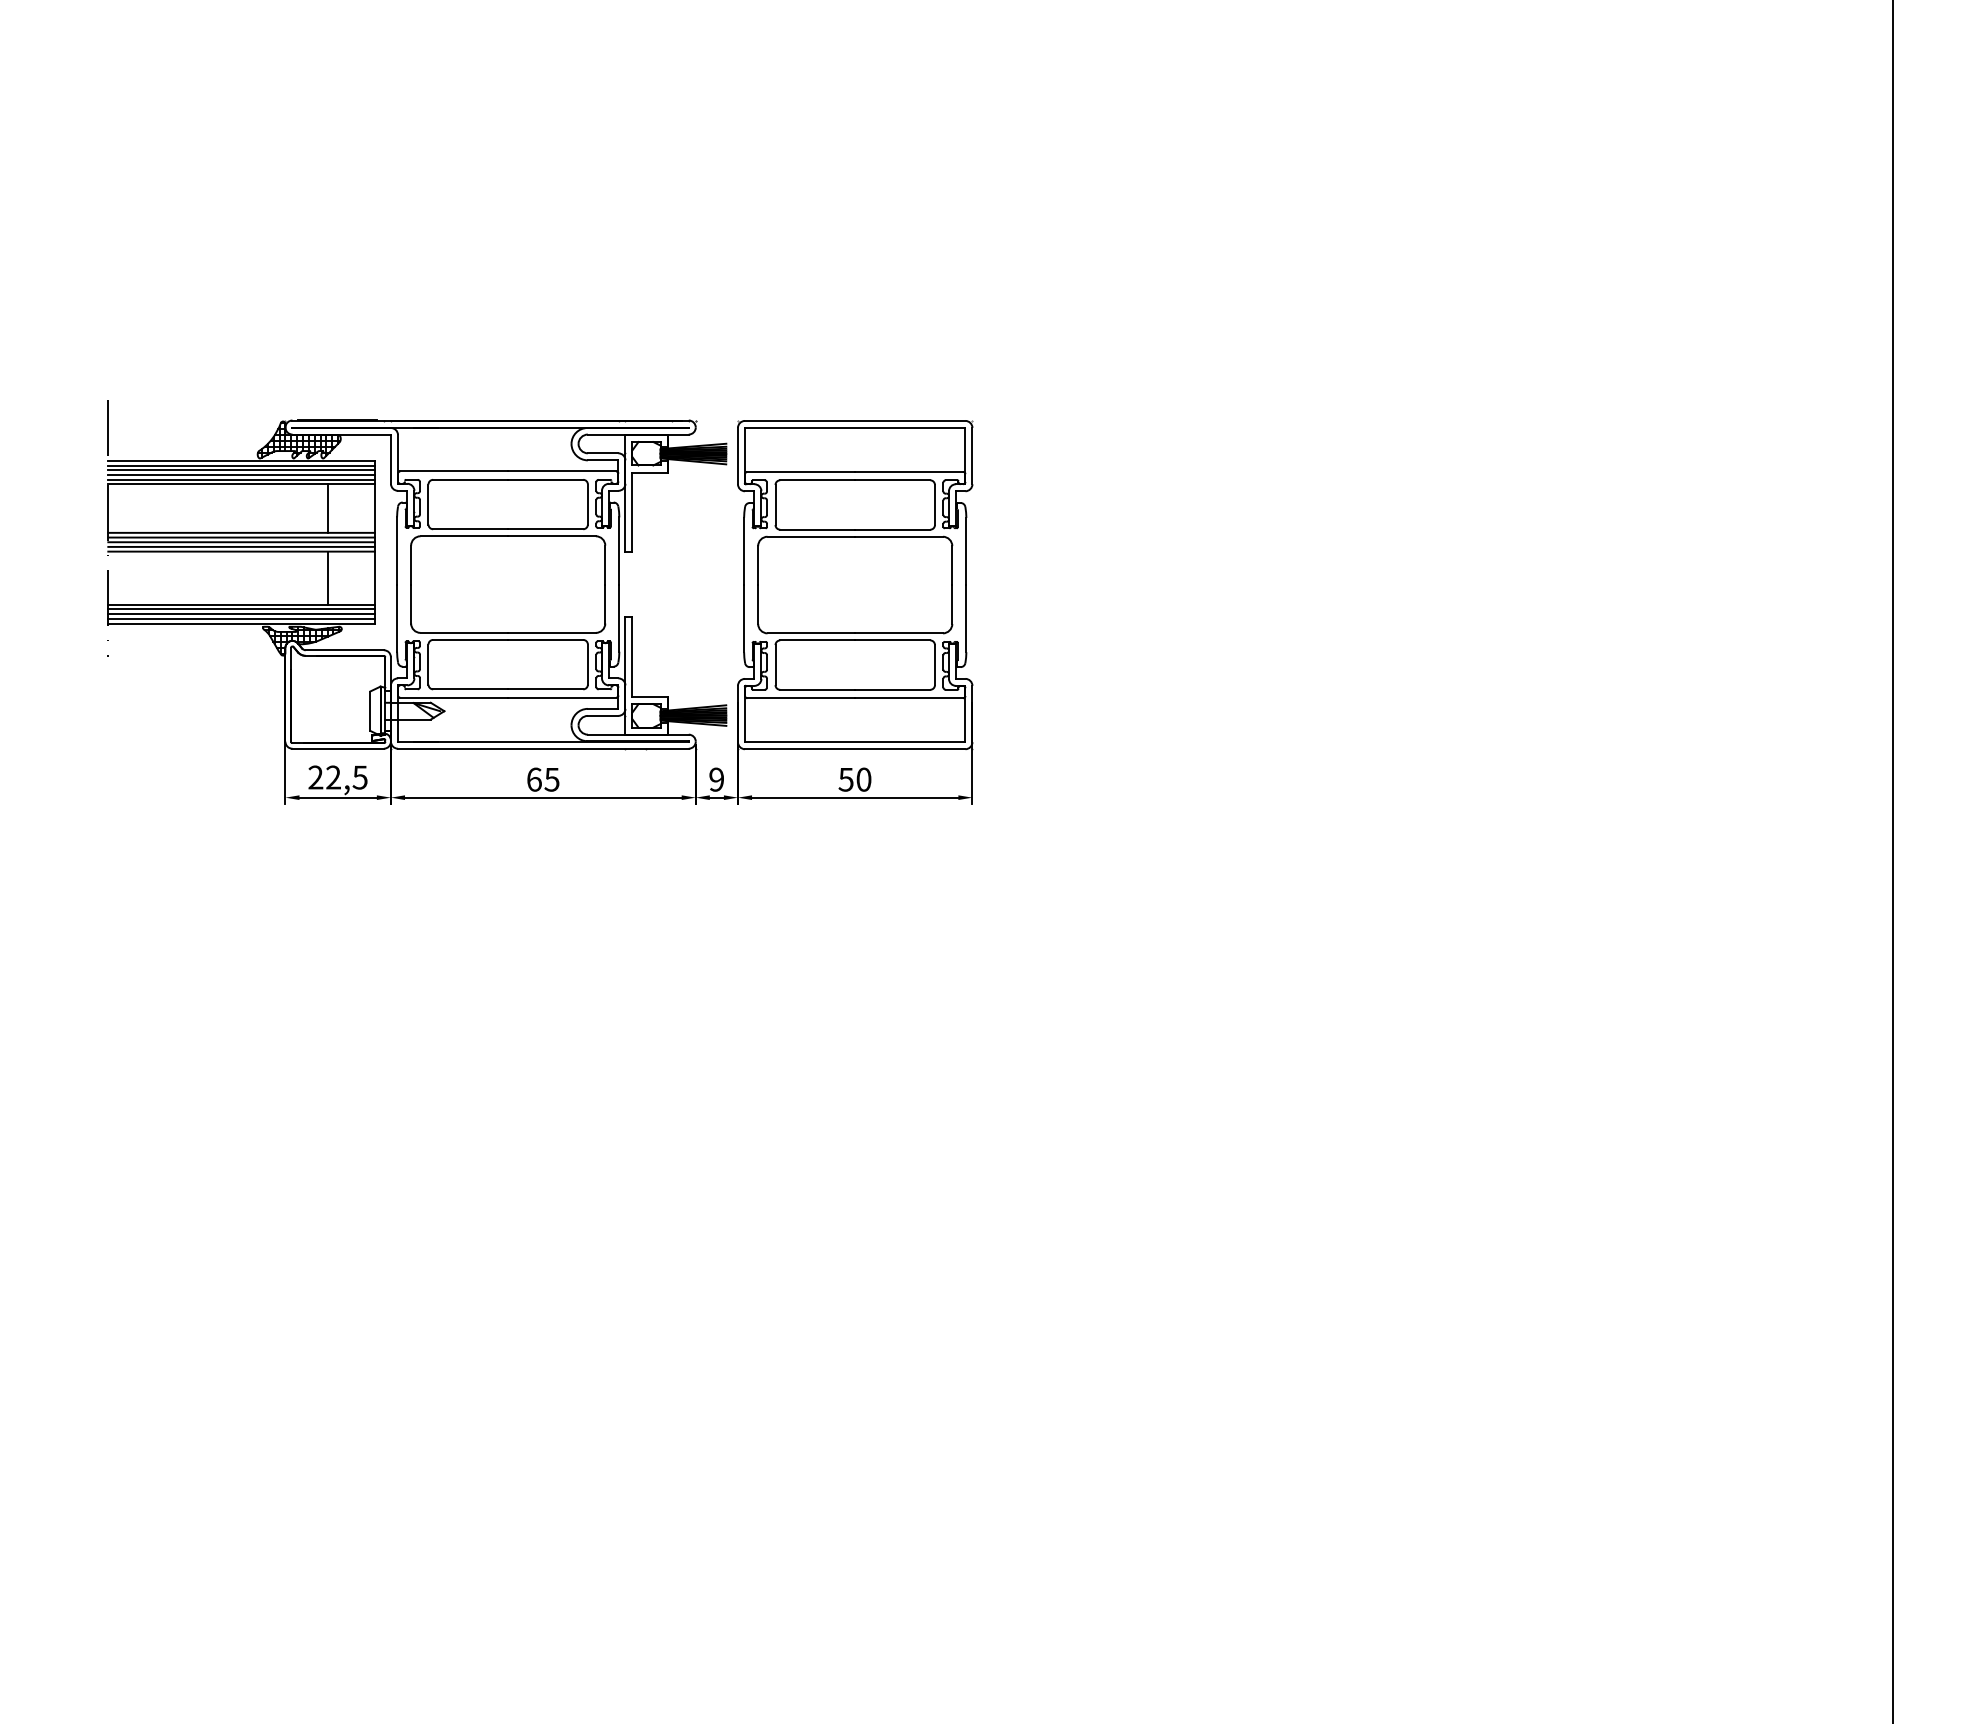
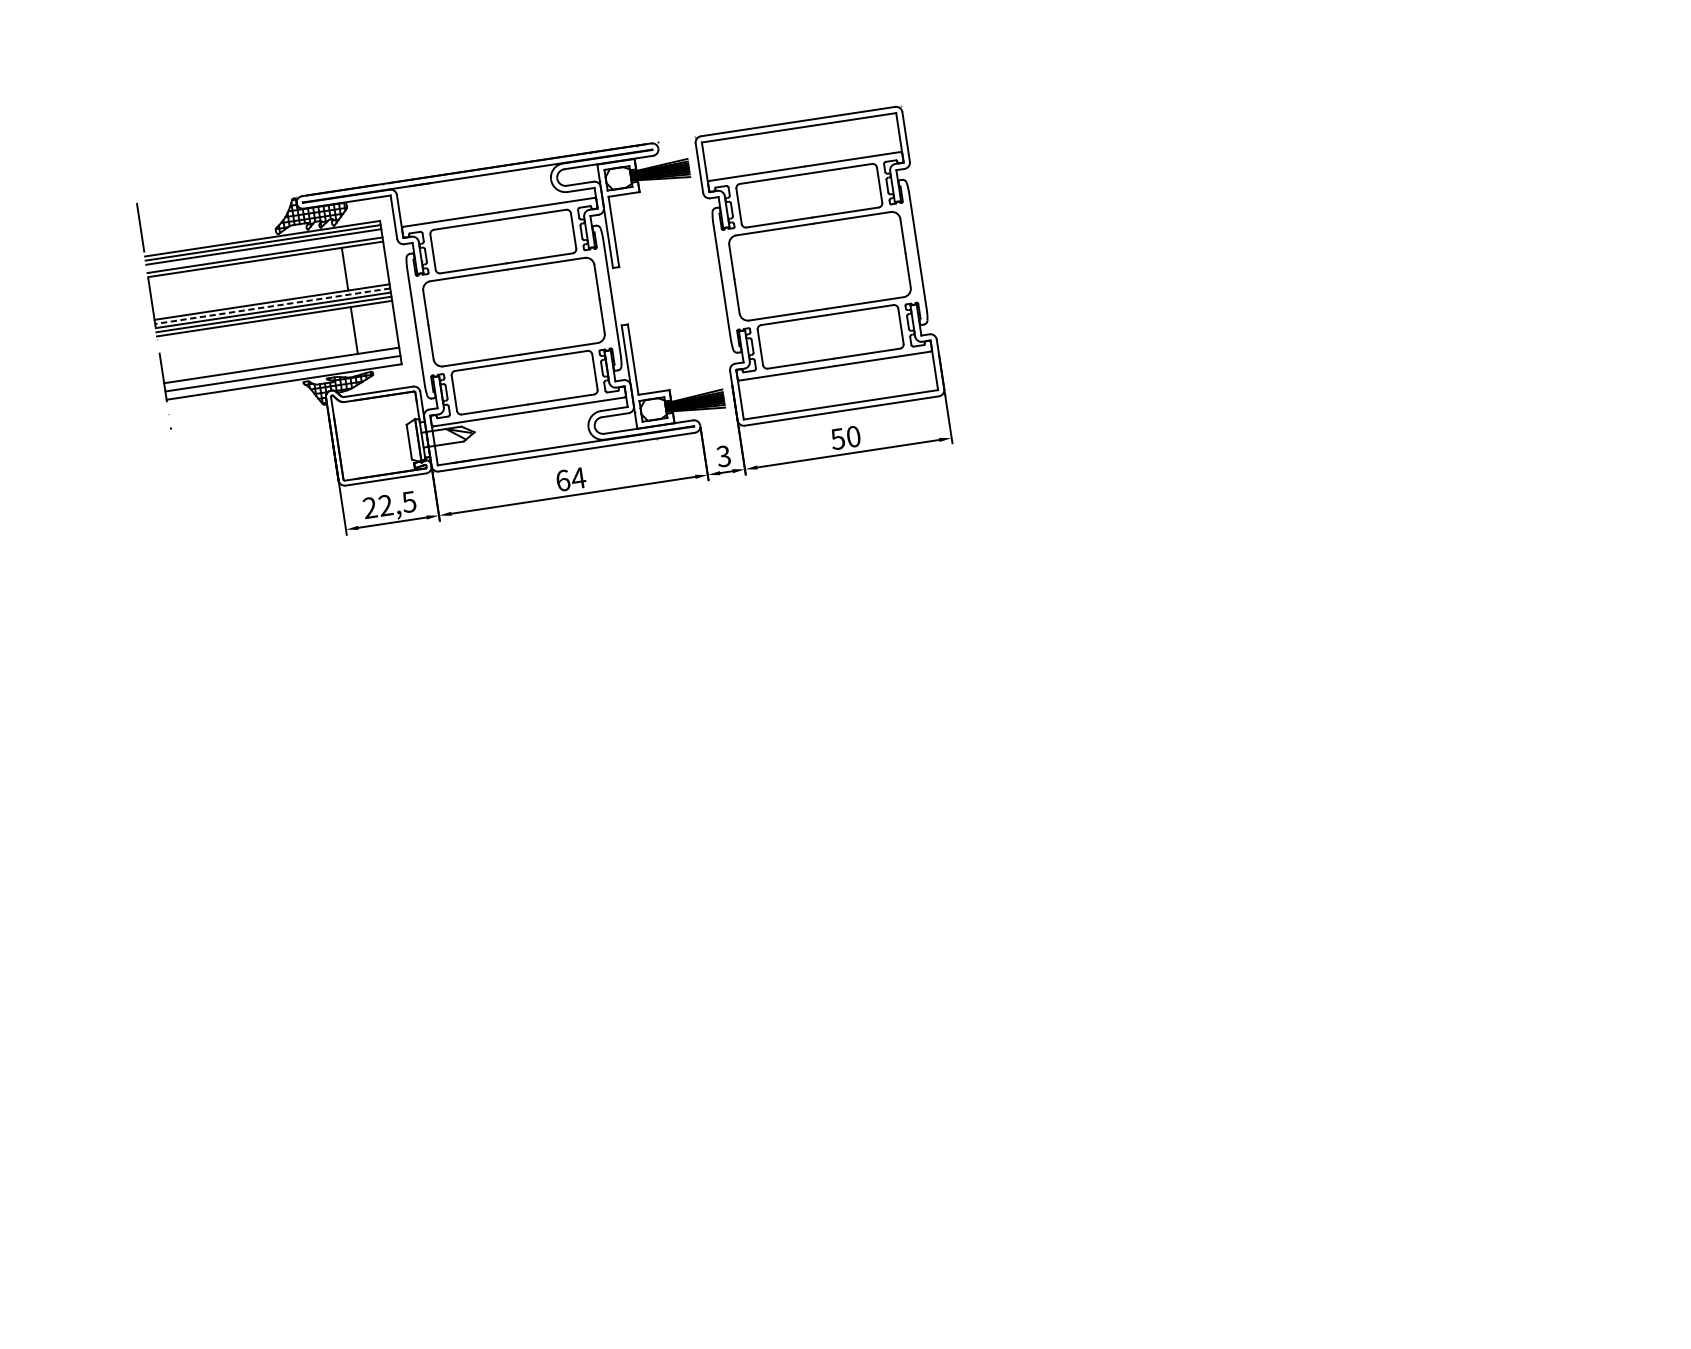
line: (241, 475) -> (264, 251), removed
line: (241, 537) -> (272, 306), solid -> dashed
line: (241, 609) -> (282, 369), removed
line: (241, 618) -> (283, 377), removed
text: (552, 779) -> (579, 478), 65 -> 64
text: (716, 779) -> (723, 456), 9 -> 3

